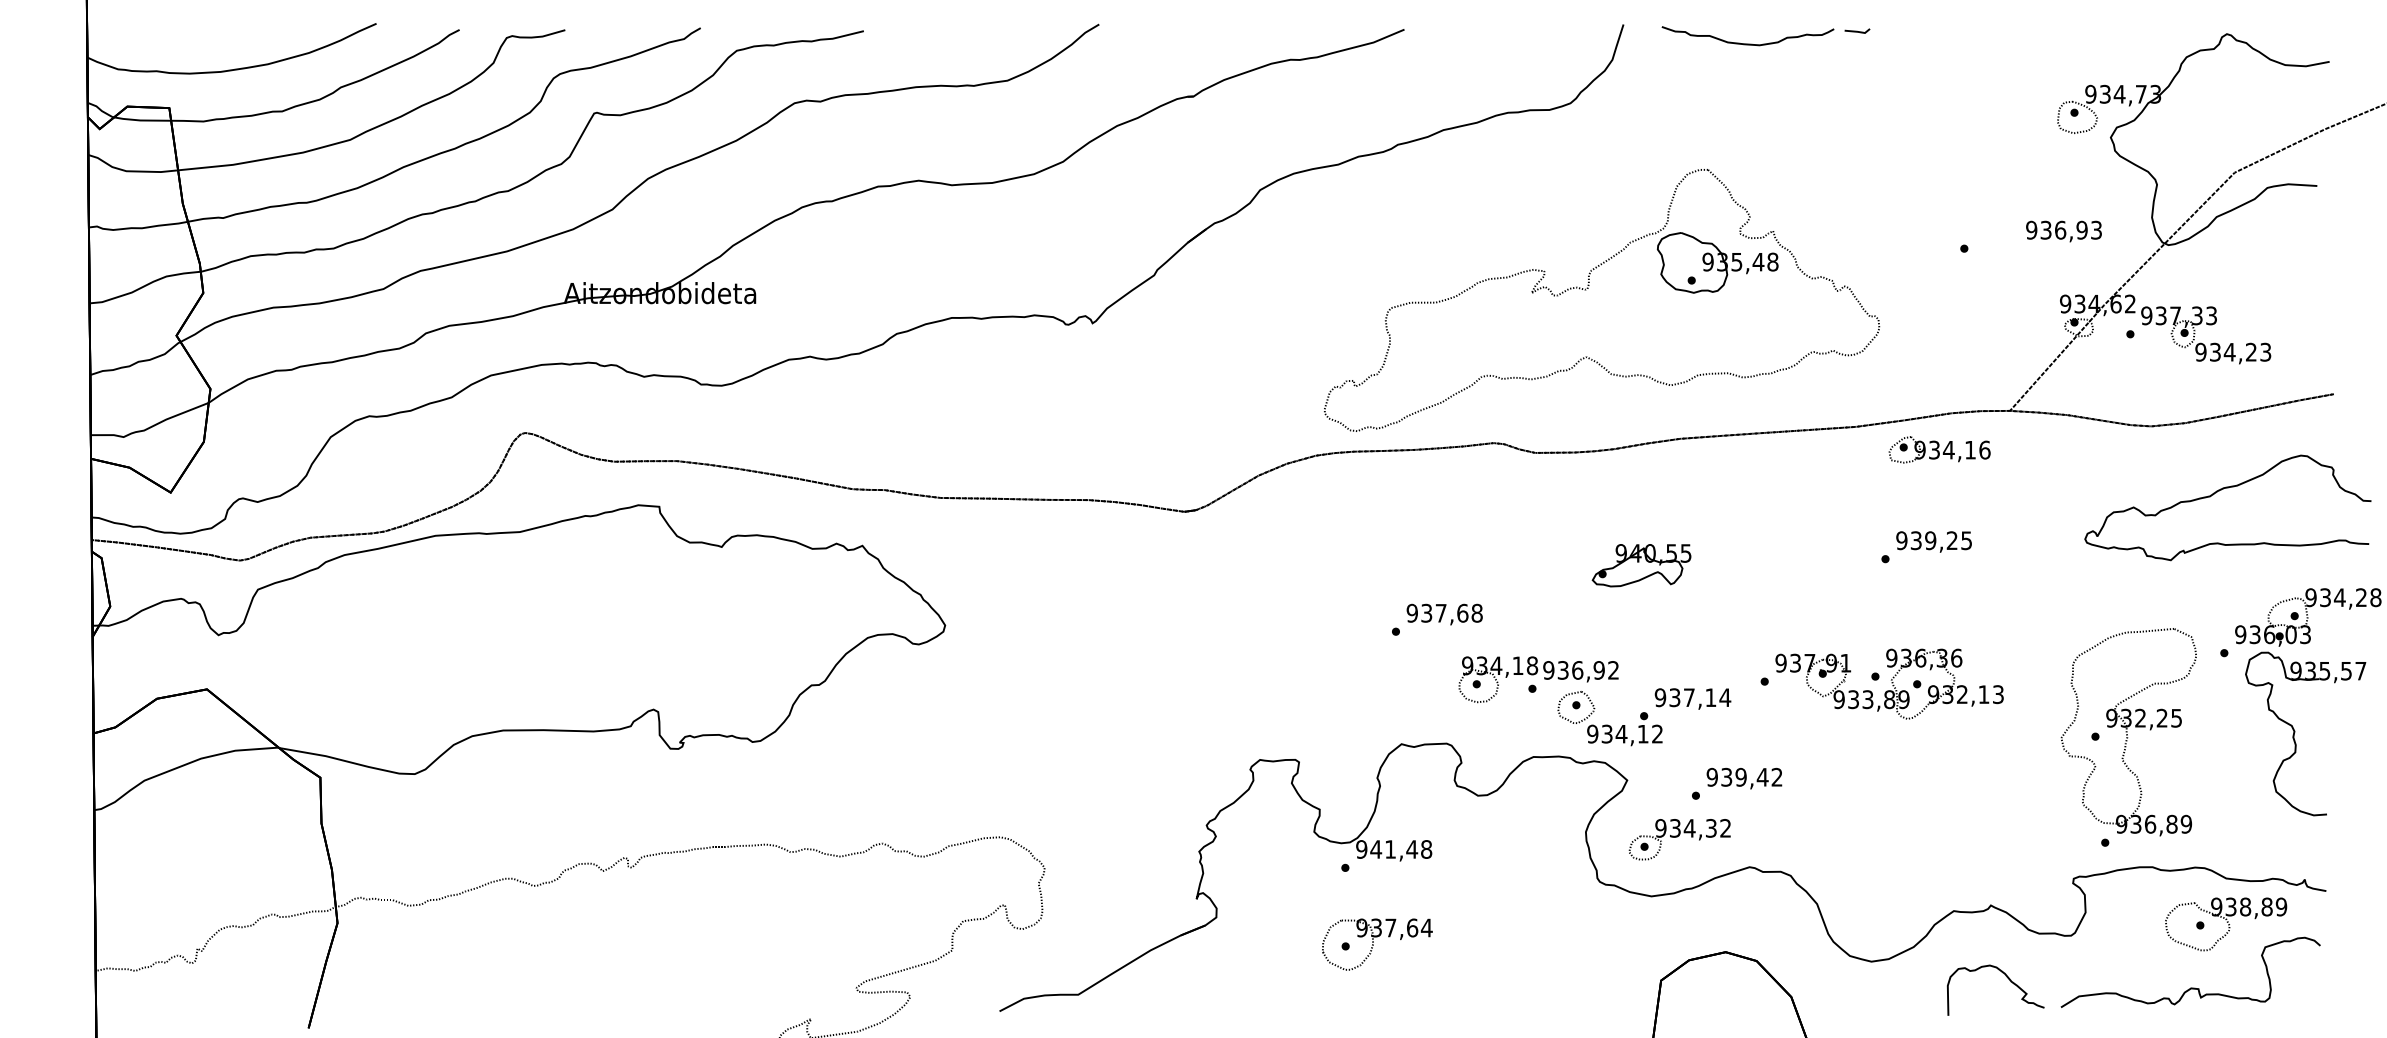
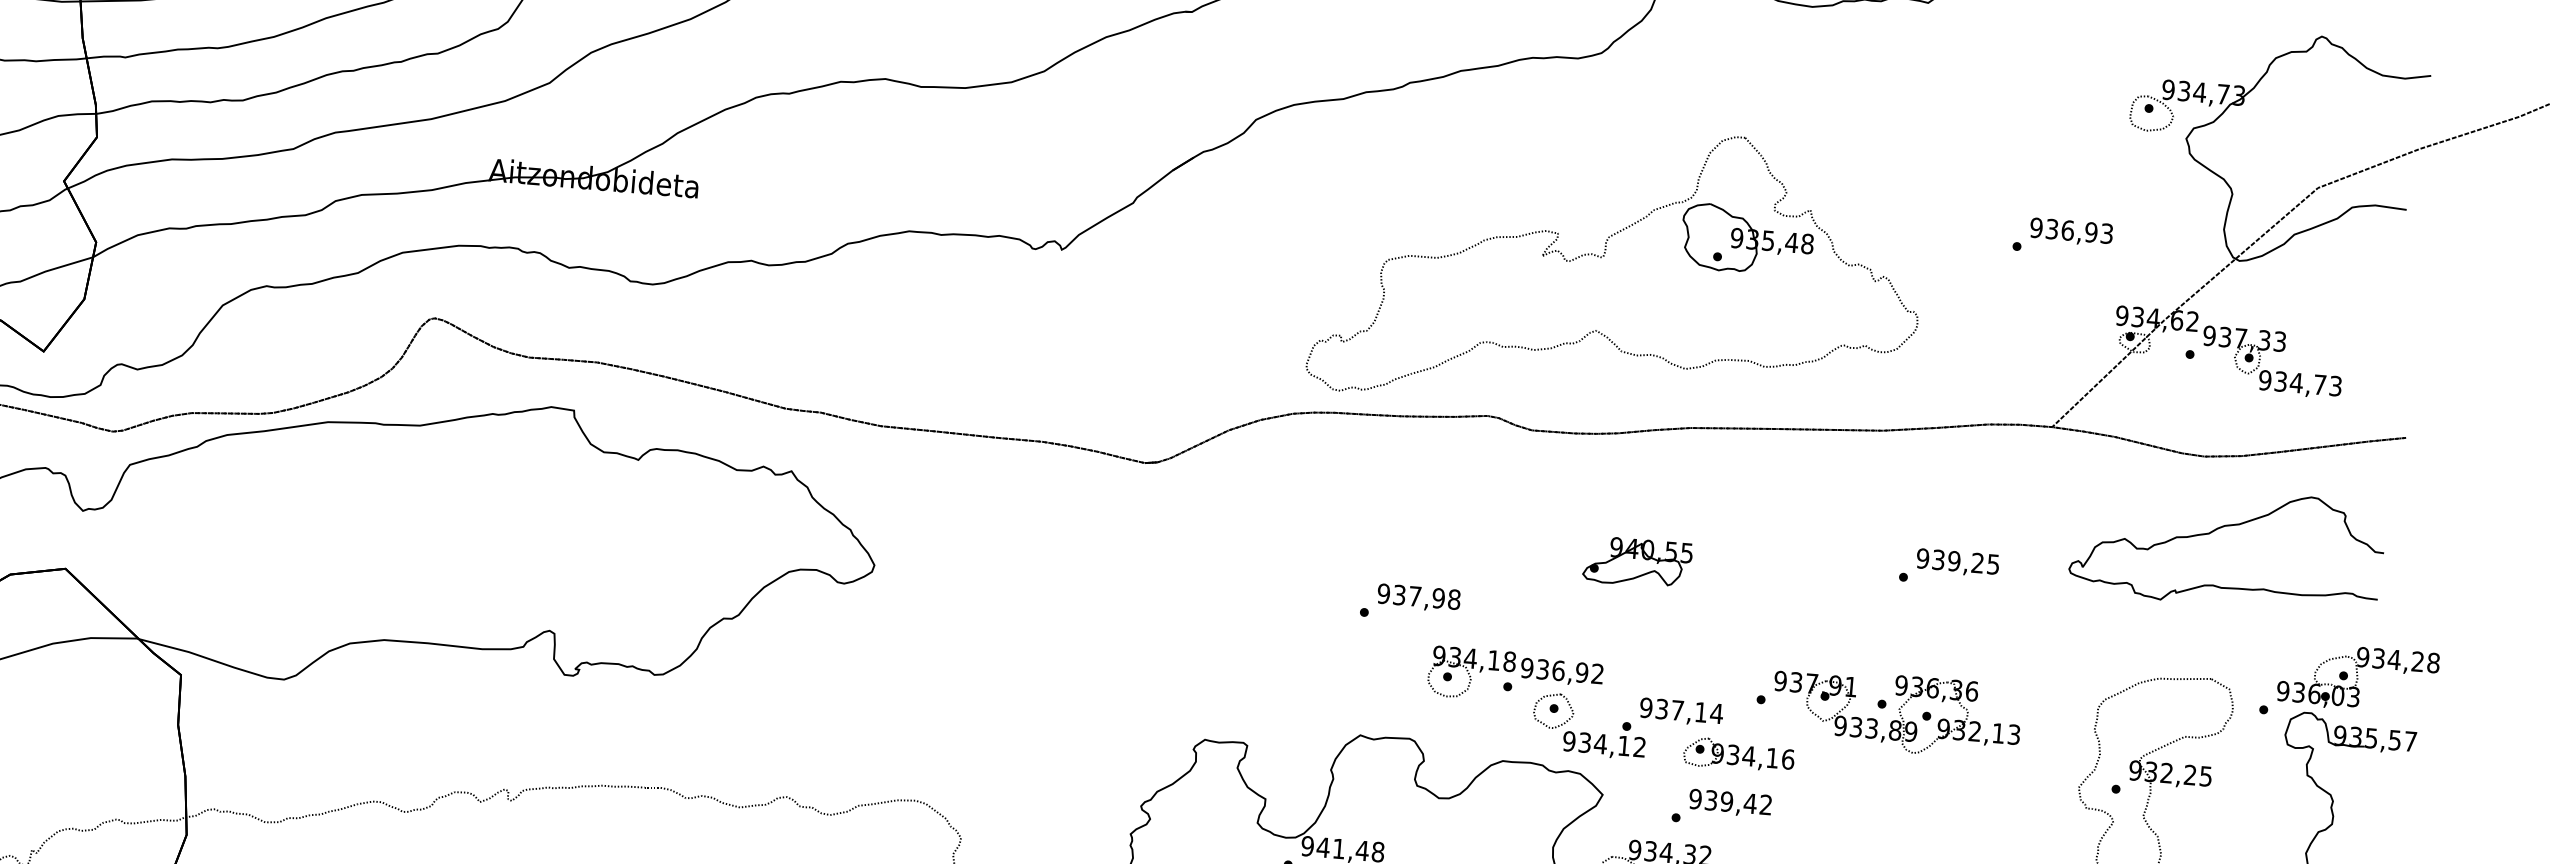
text: (2063, 231) -> (2070, 232), moved
text: (2251, 351) -> (2320, 384), 934,23 -> 934,73
part: (1939, 449) -> (1738, 754), moved
curve: (2216, 493) -> (2216, 531), moved
text: (1462, 612) -> (1438, 597), 937,68 -> 937,98

